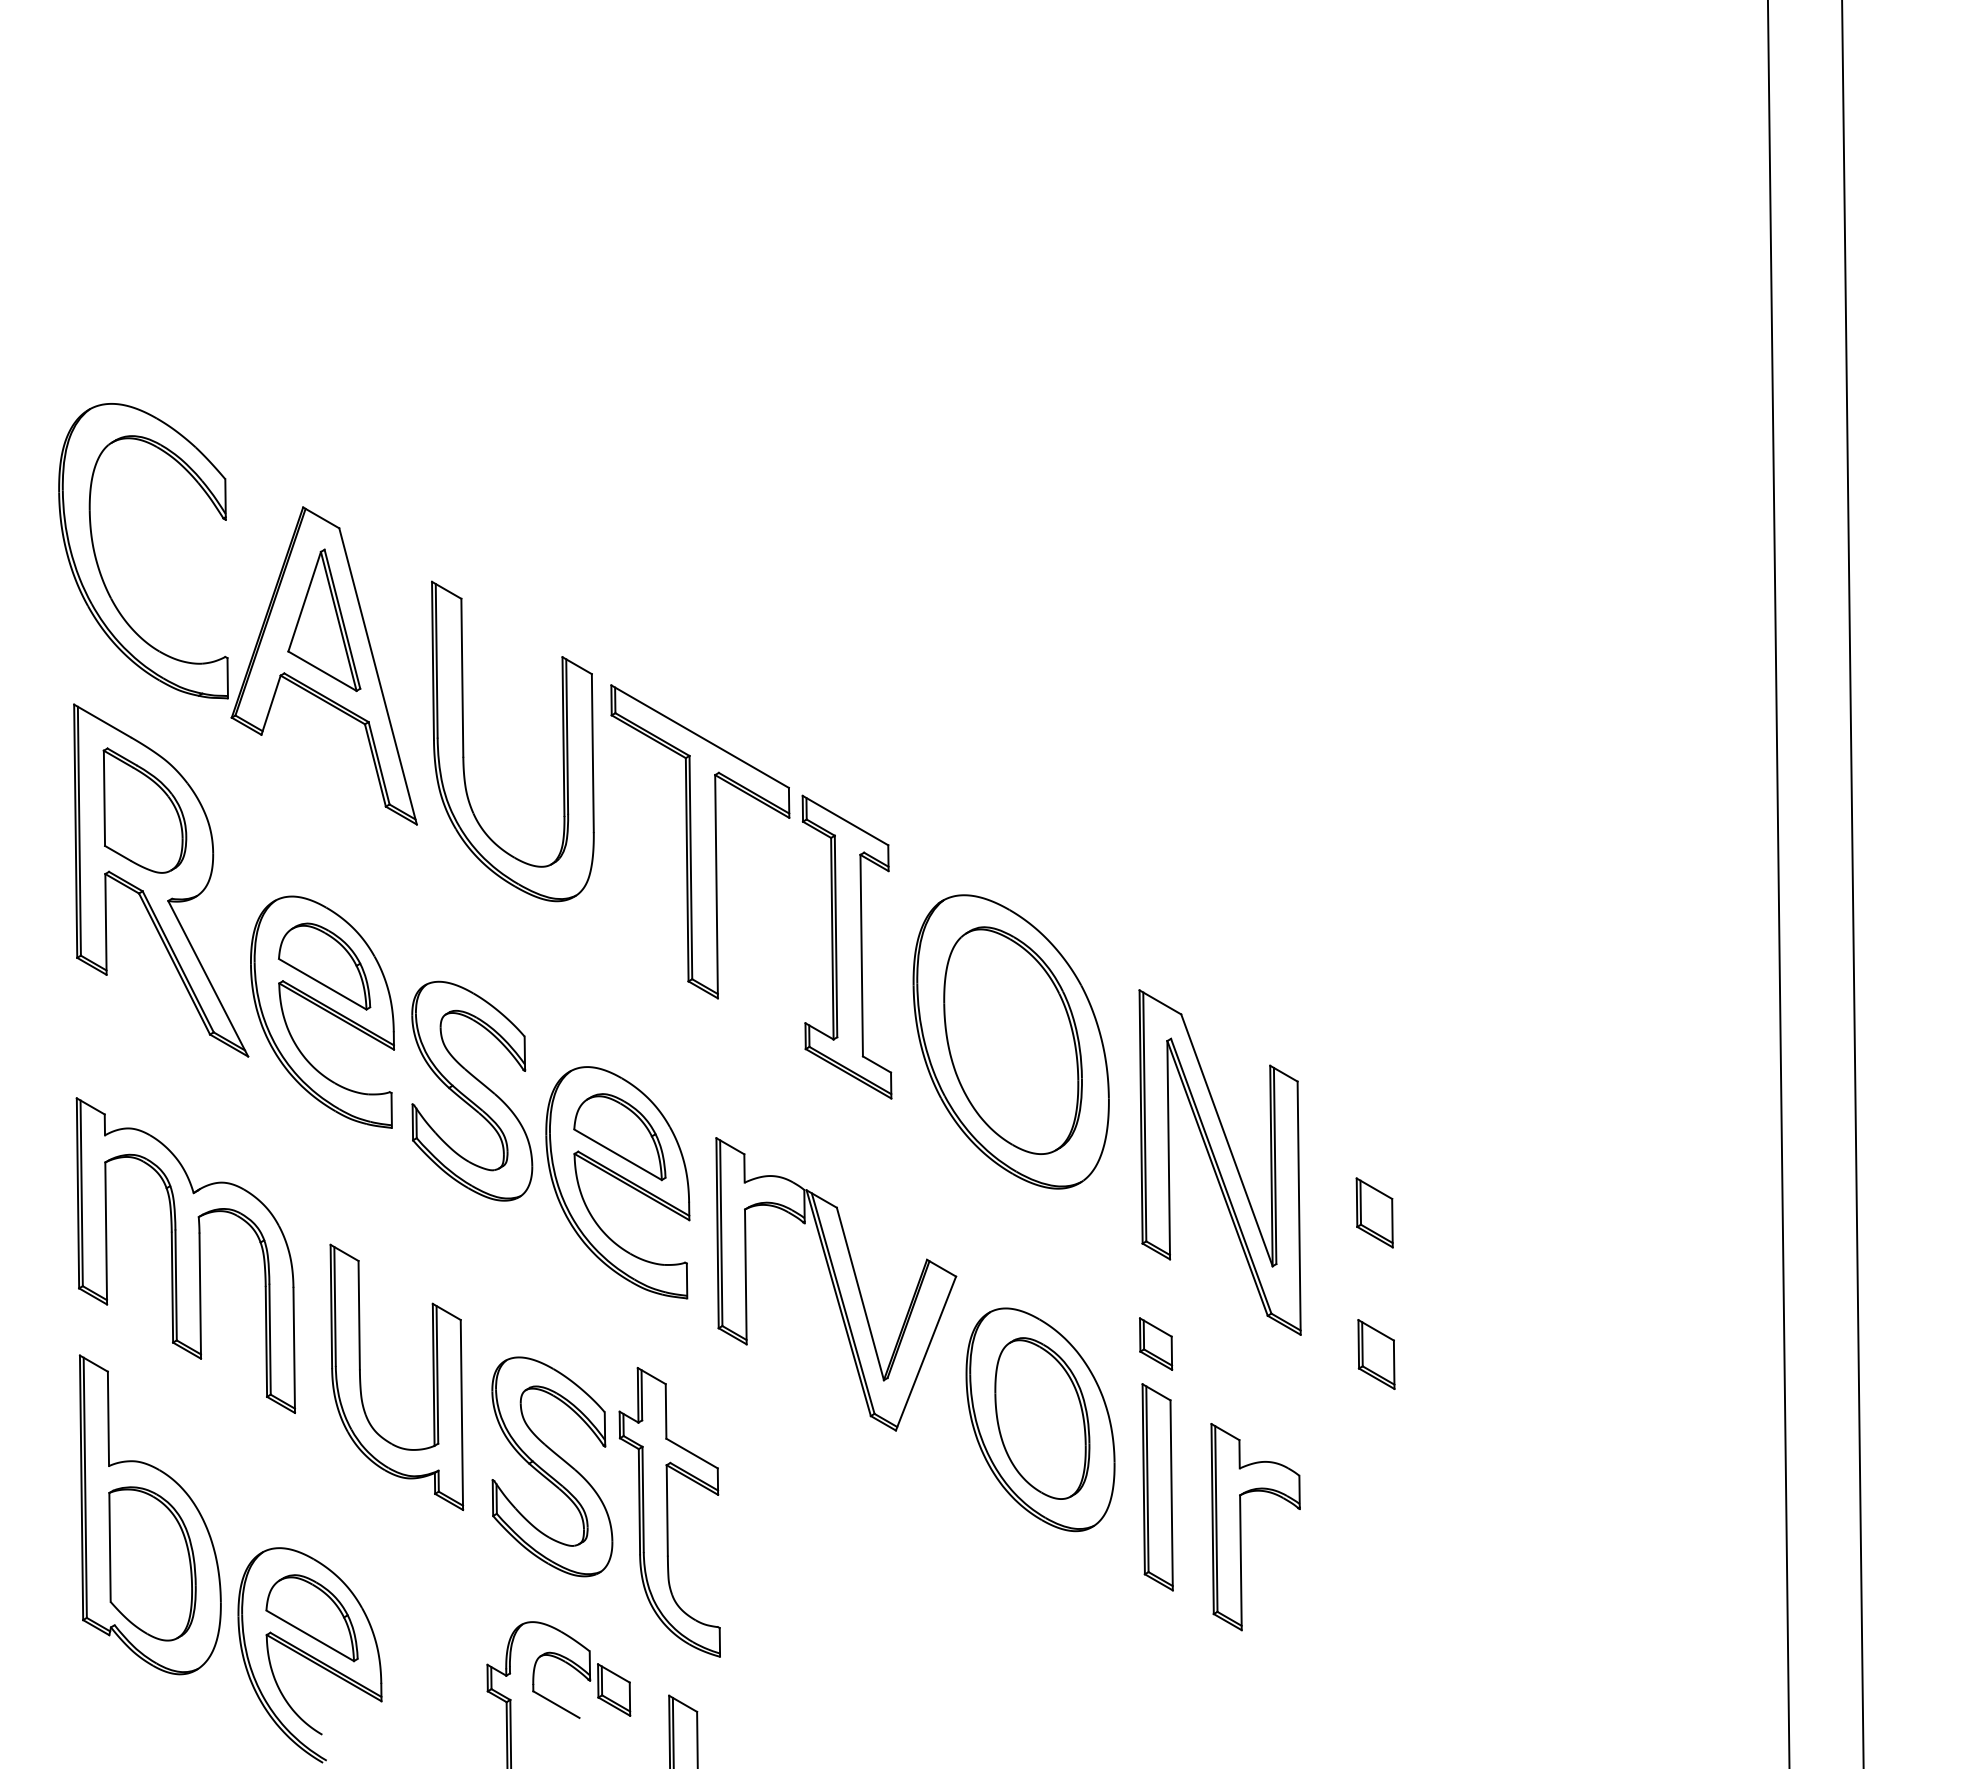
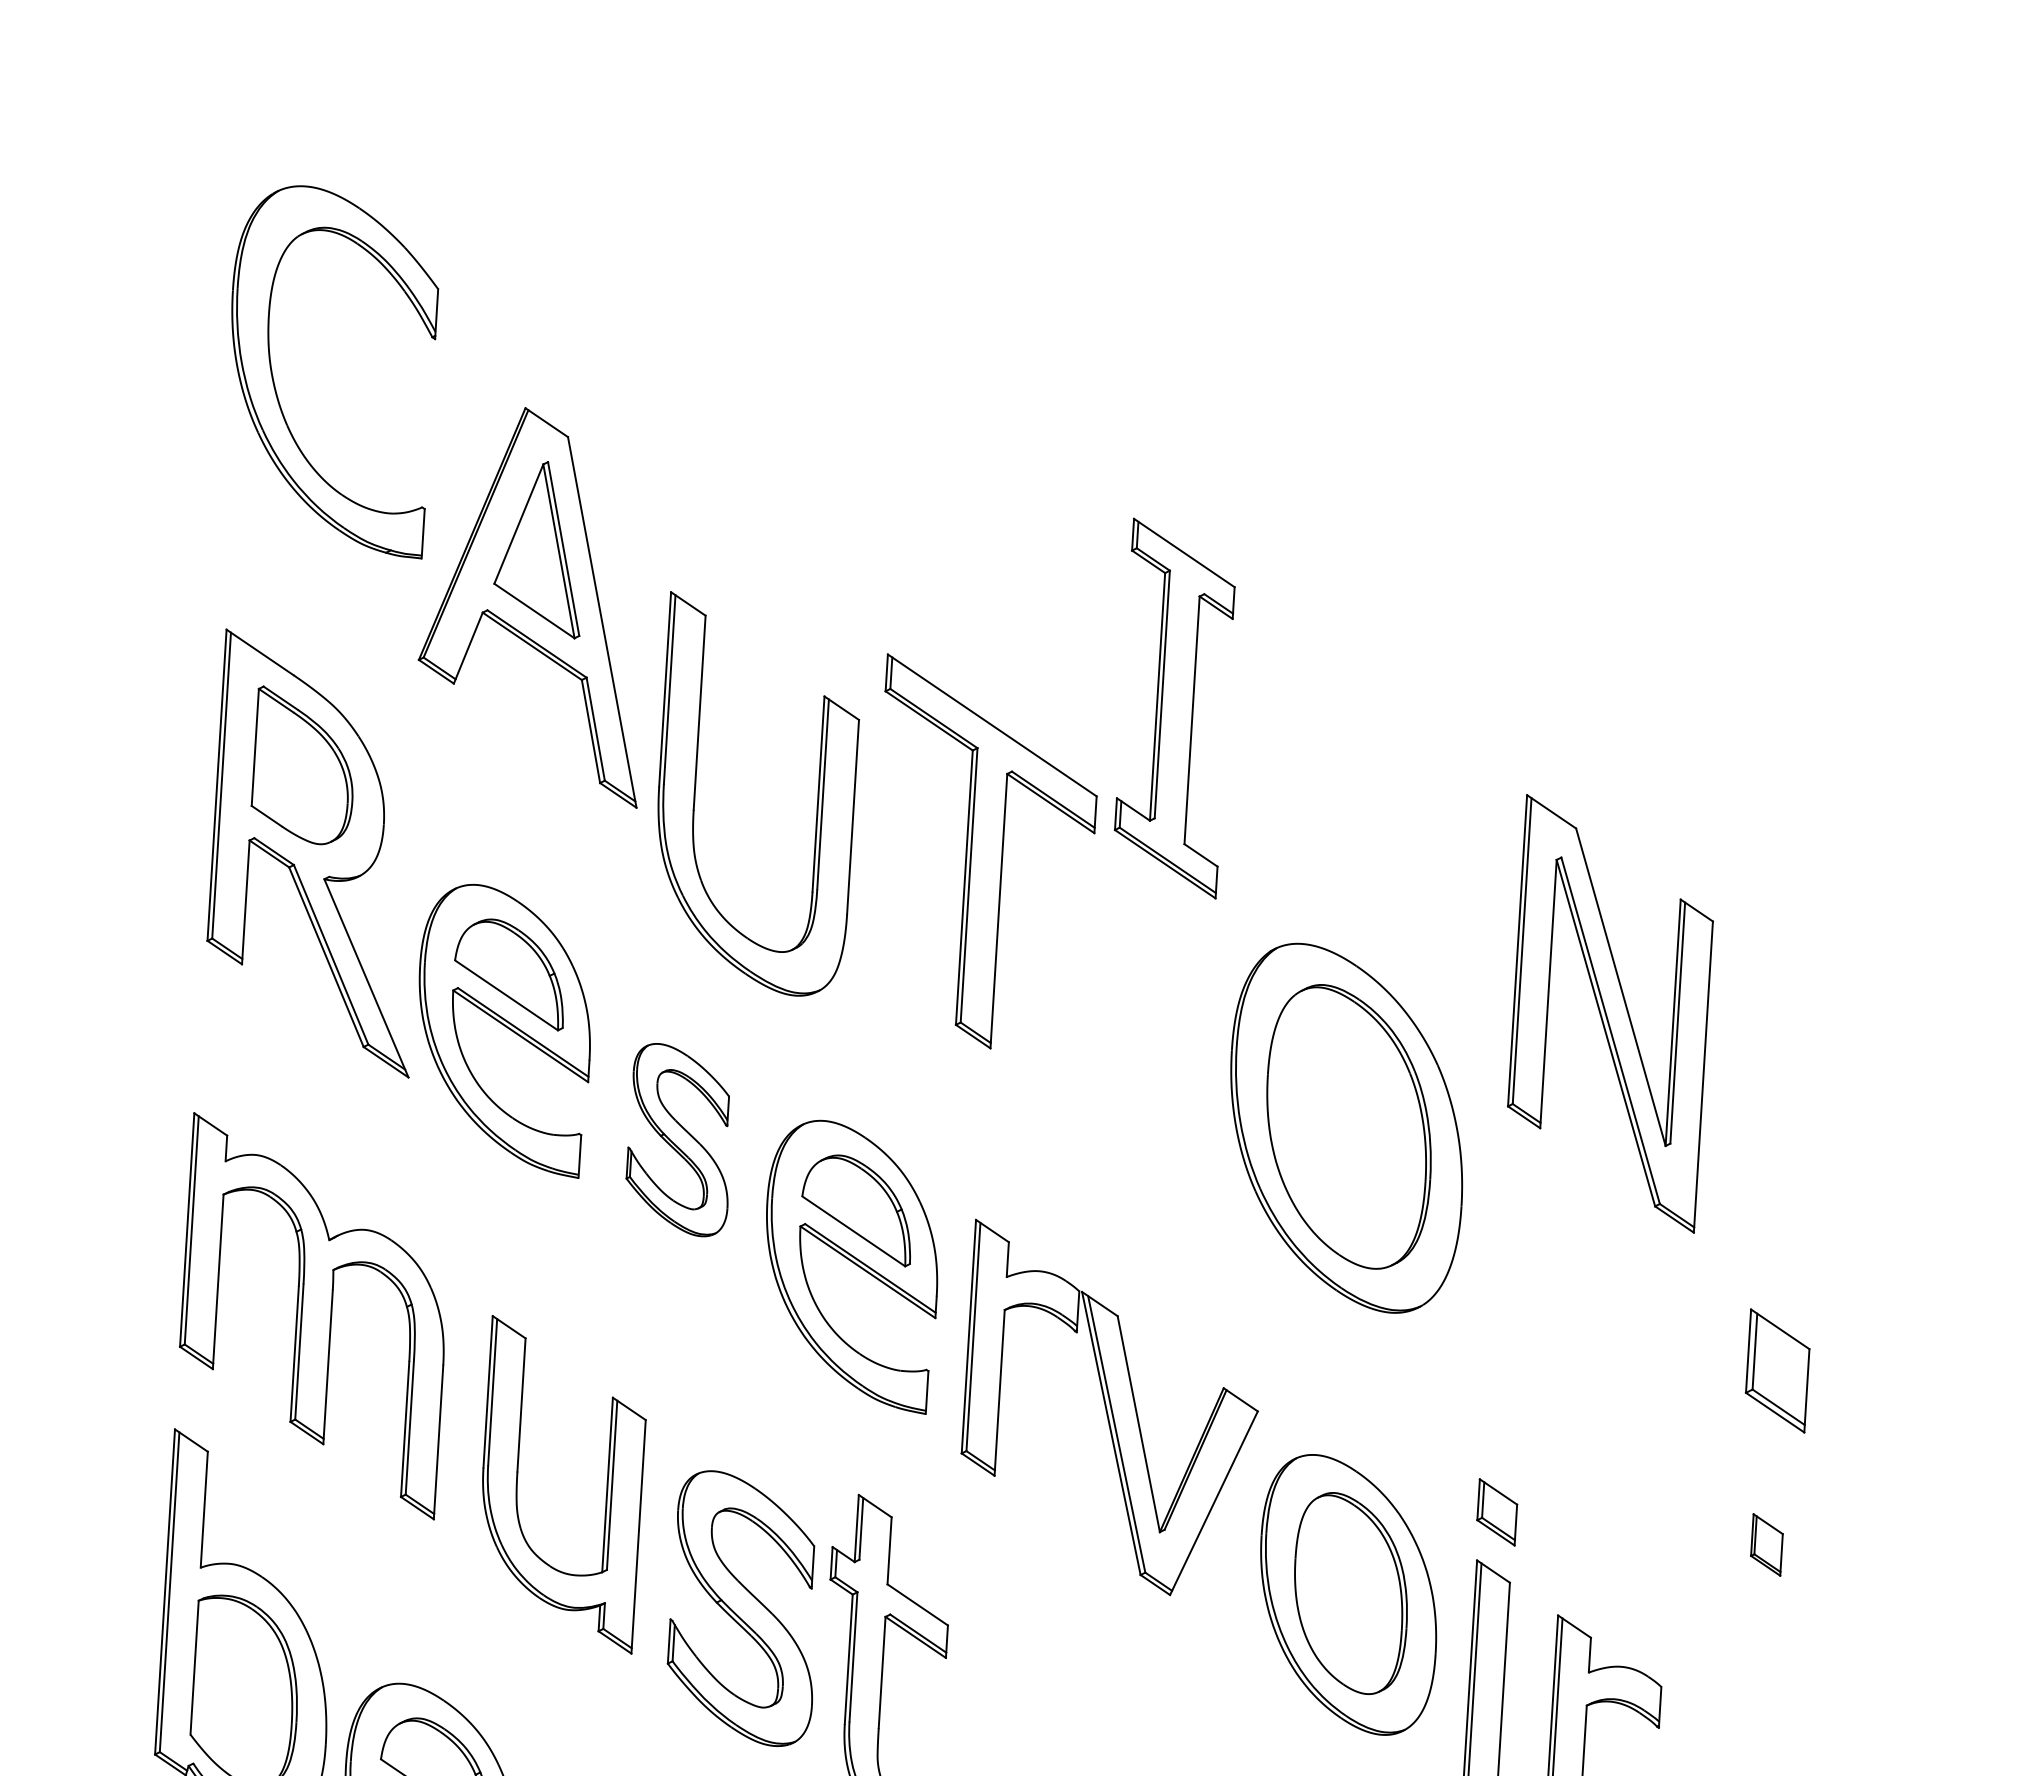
part: (98, 563) -> (274, 381), moved
part: (464, 744) -> (696, 794), moved
part: (846, 946) -> (1174, 707), moved
part: (472, 1090) -> (680, 1139), size x0.7
part: (1219, 1162) -> (1609, 1013), moved
part: (1374, 1212) -> (1777, 1370), size x1.4
part: (1376, 1354) -> (1766, 1544), size x0.7

